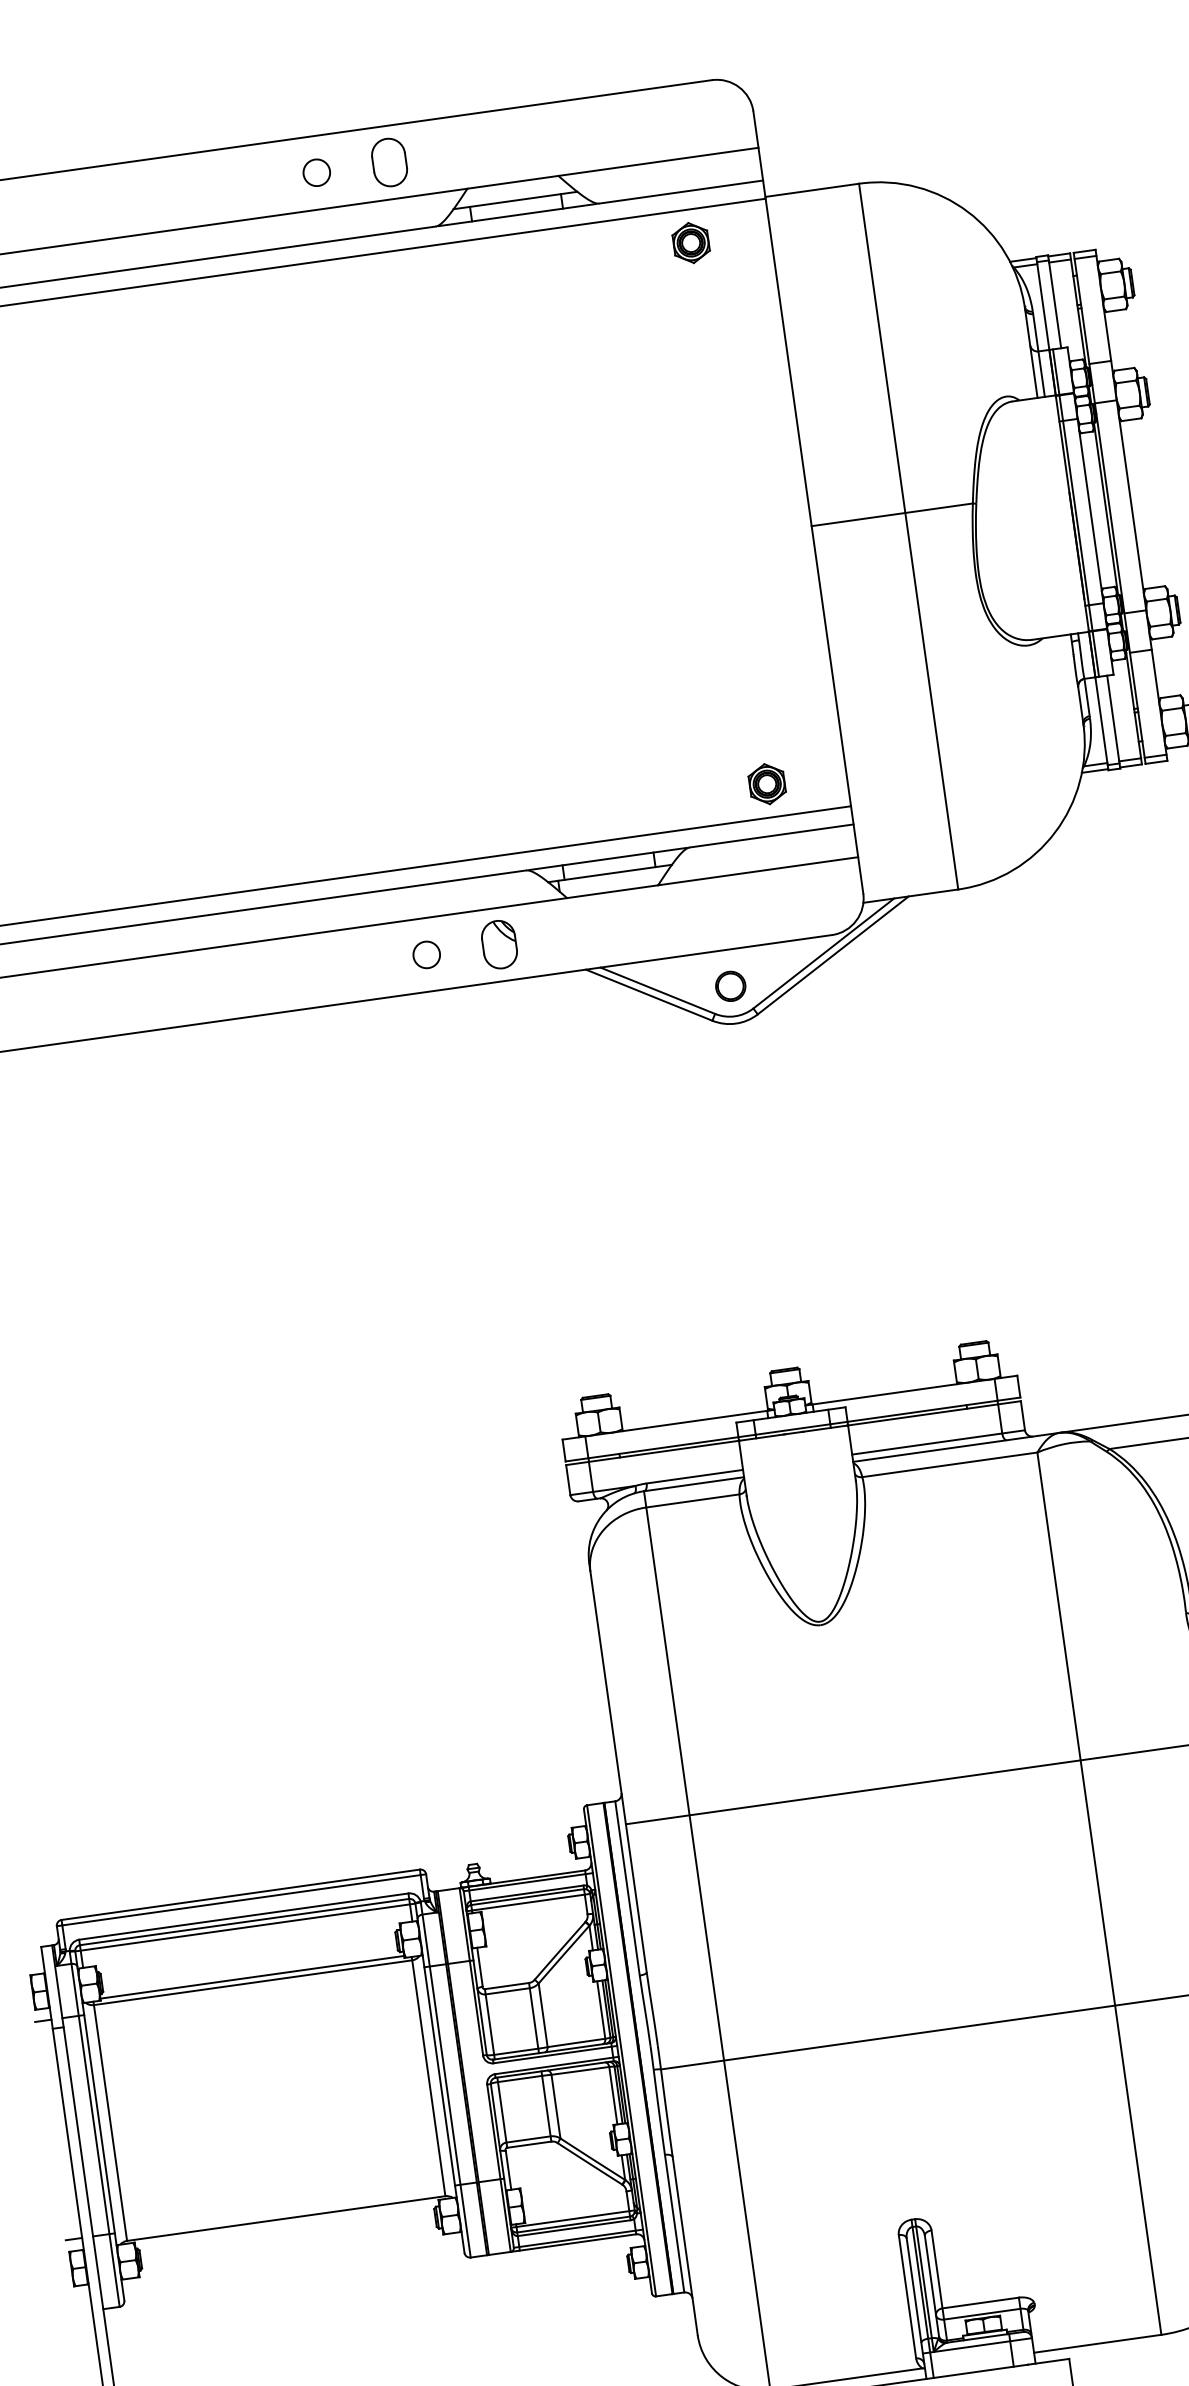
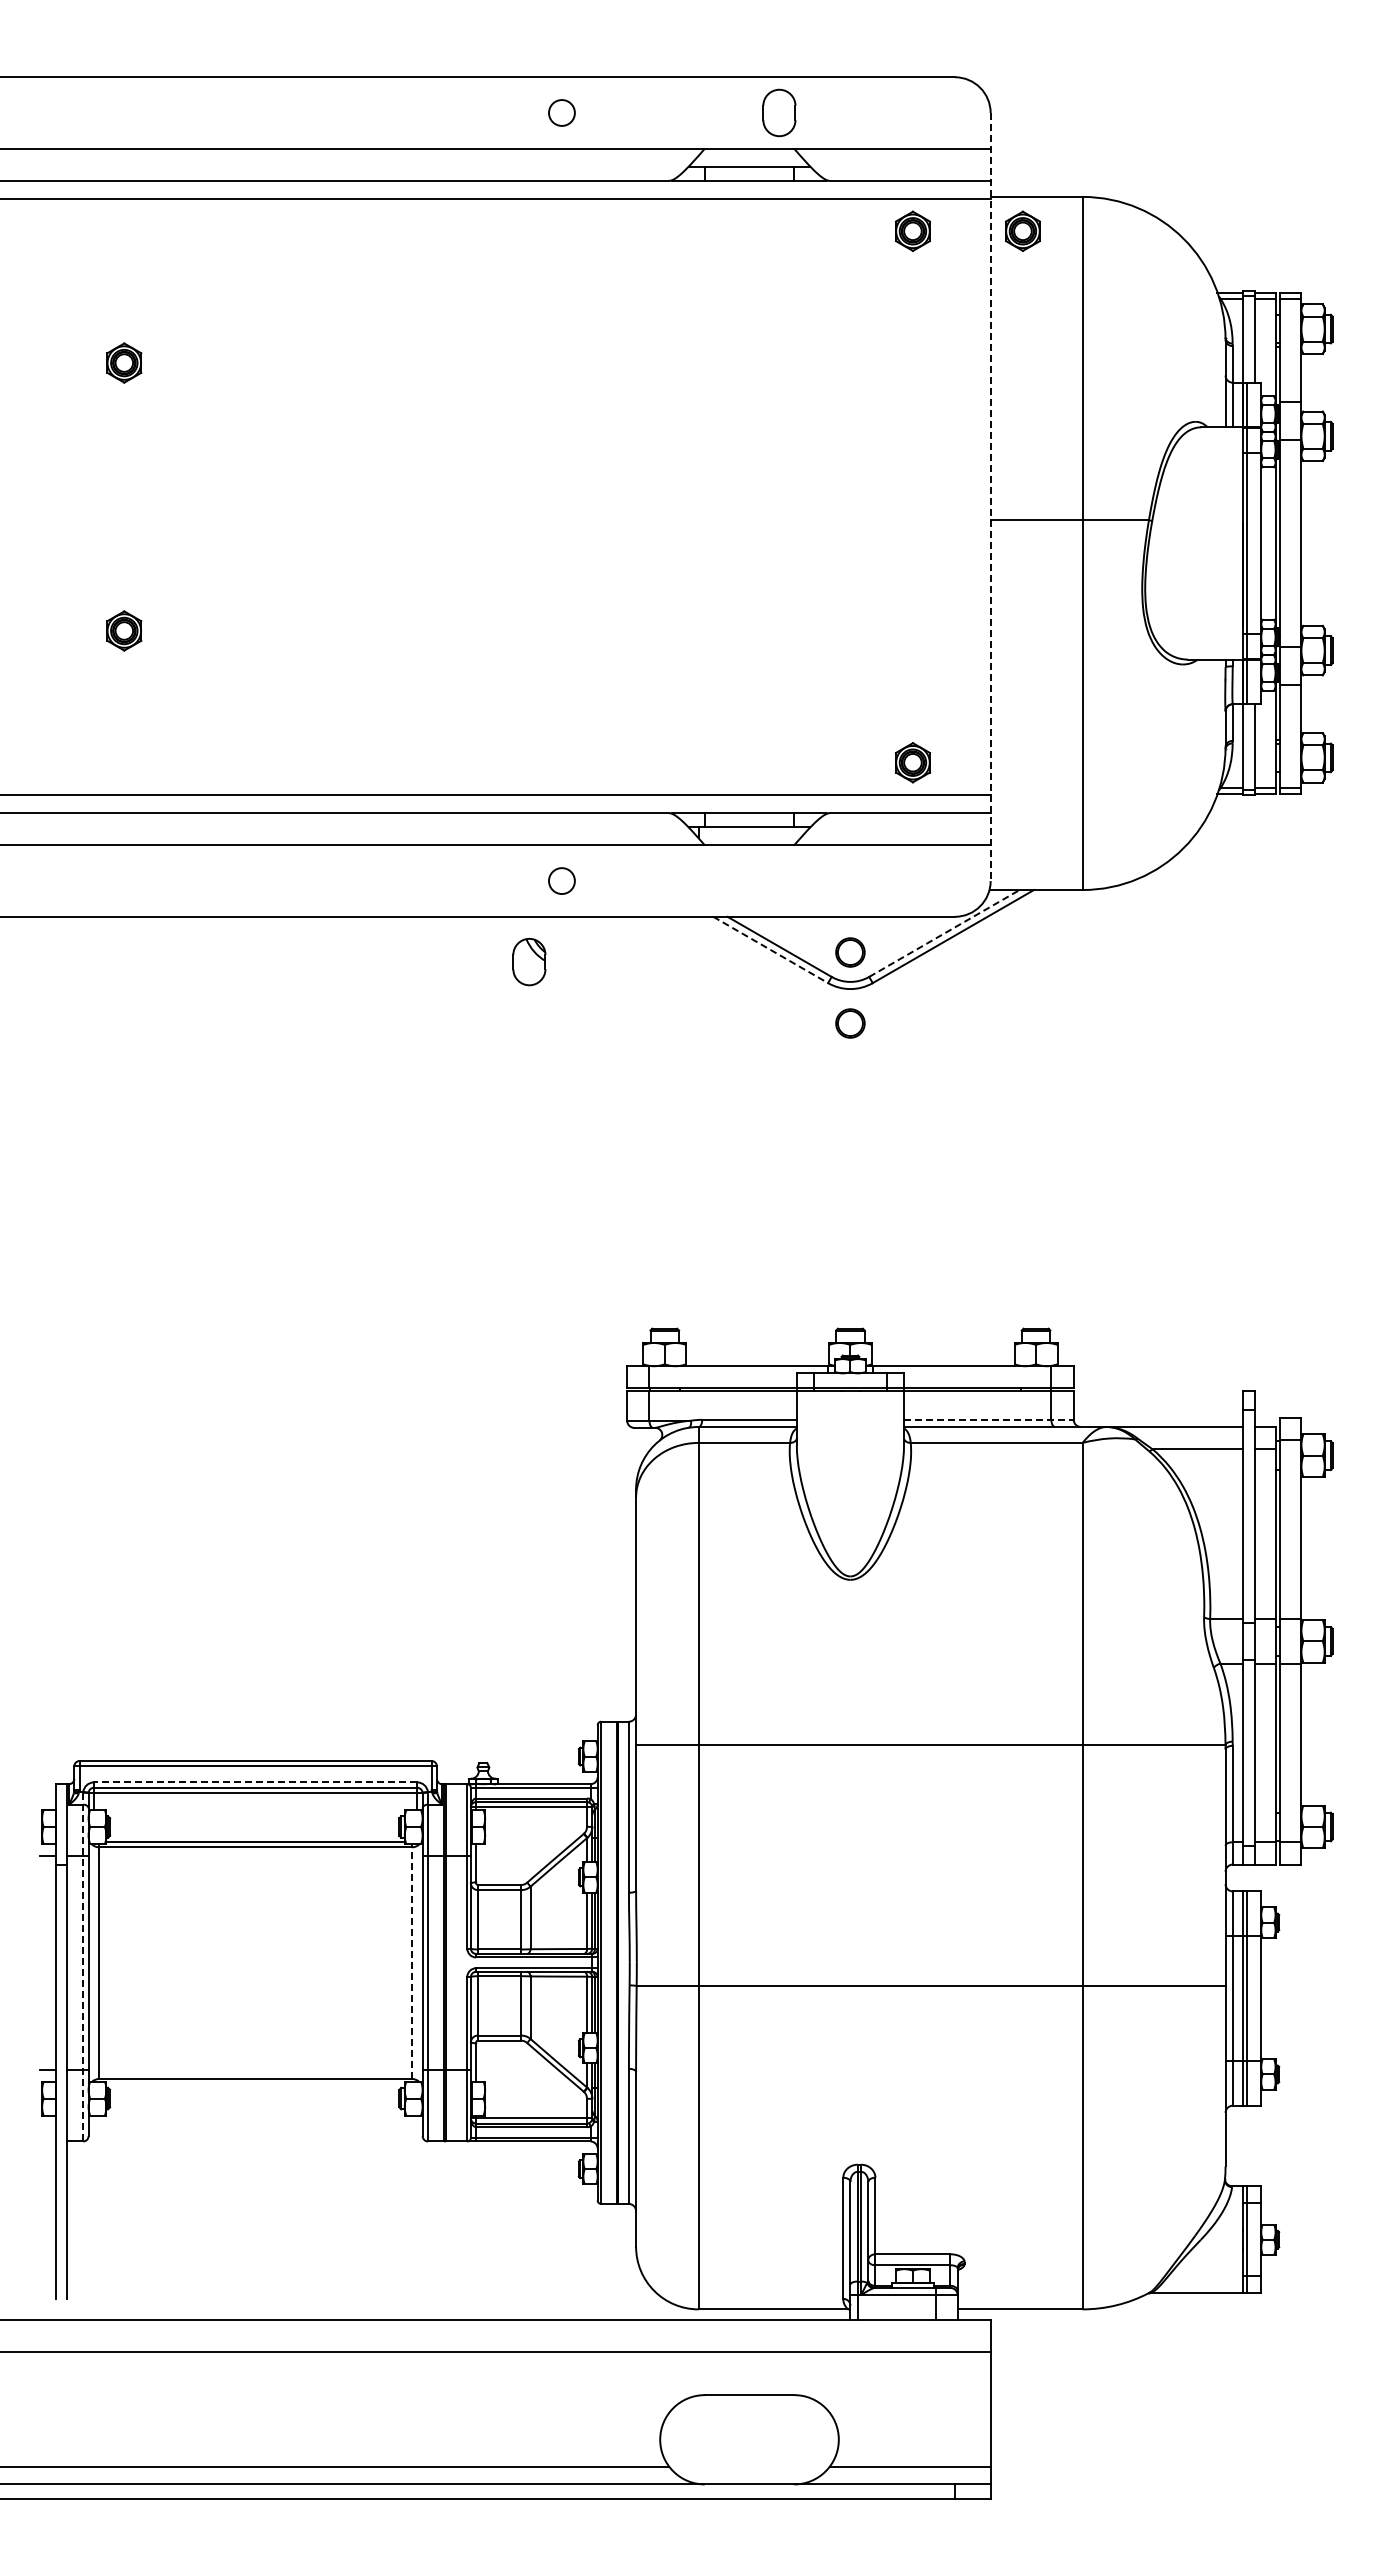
part: (389, 162) -> (779, 112), moved
part: (802, 226) -> (1022, 230), added
line: (808, 503) -> (990, 497), solid -> dashed
part: (499, 945) -> (529, 962), moved
line: (823, 953) -> (944, 933), solid -> dashed
line: (650, 995) -> (771, 950), solid -> dashed
circle: (740, 1058) -> (850, 1023), added
line: (938, 1442) -> (988, 1419), solid -> dashed
line: (243, 1916) -> (255, 1782), solid -> dashed
line: (428, 2075) -> (411, 1960), solid -> dashed
line: (95, 2129) -> (83, 1967), solid -> dashed

